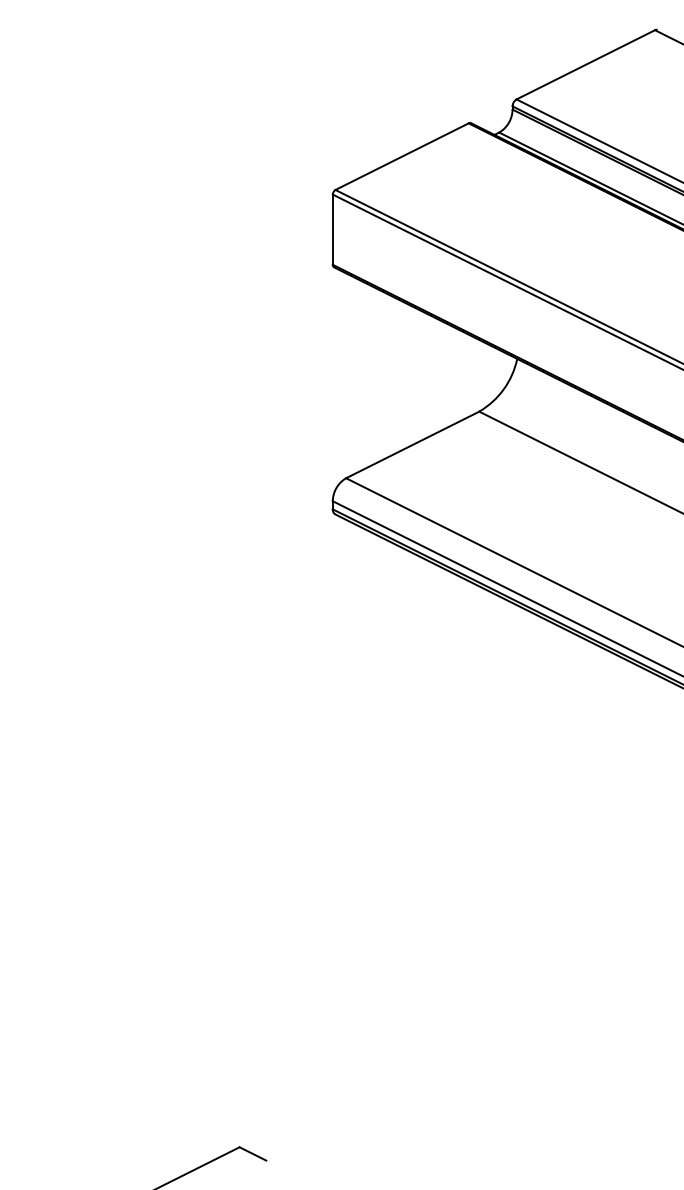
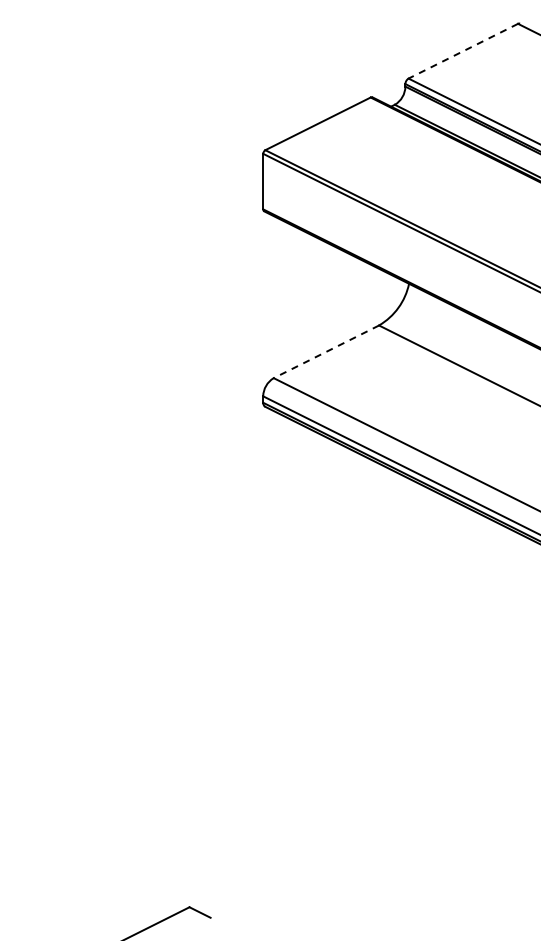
line: (584, 65) -> (462, 51), solid -> dashed
line: (412, 444) -> (326, 351), solid -> dashed

